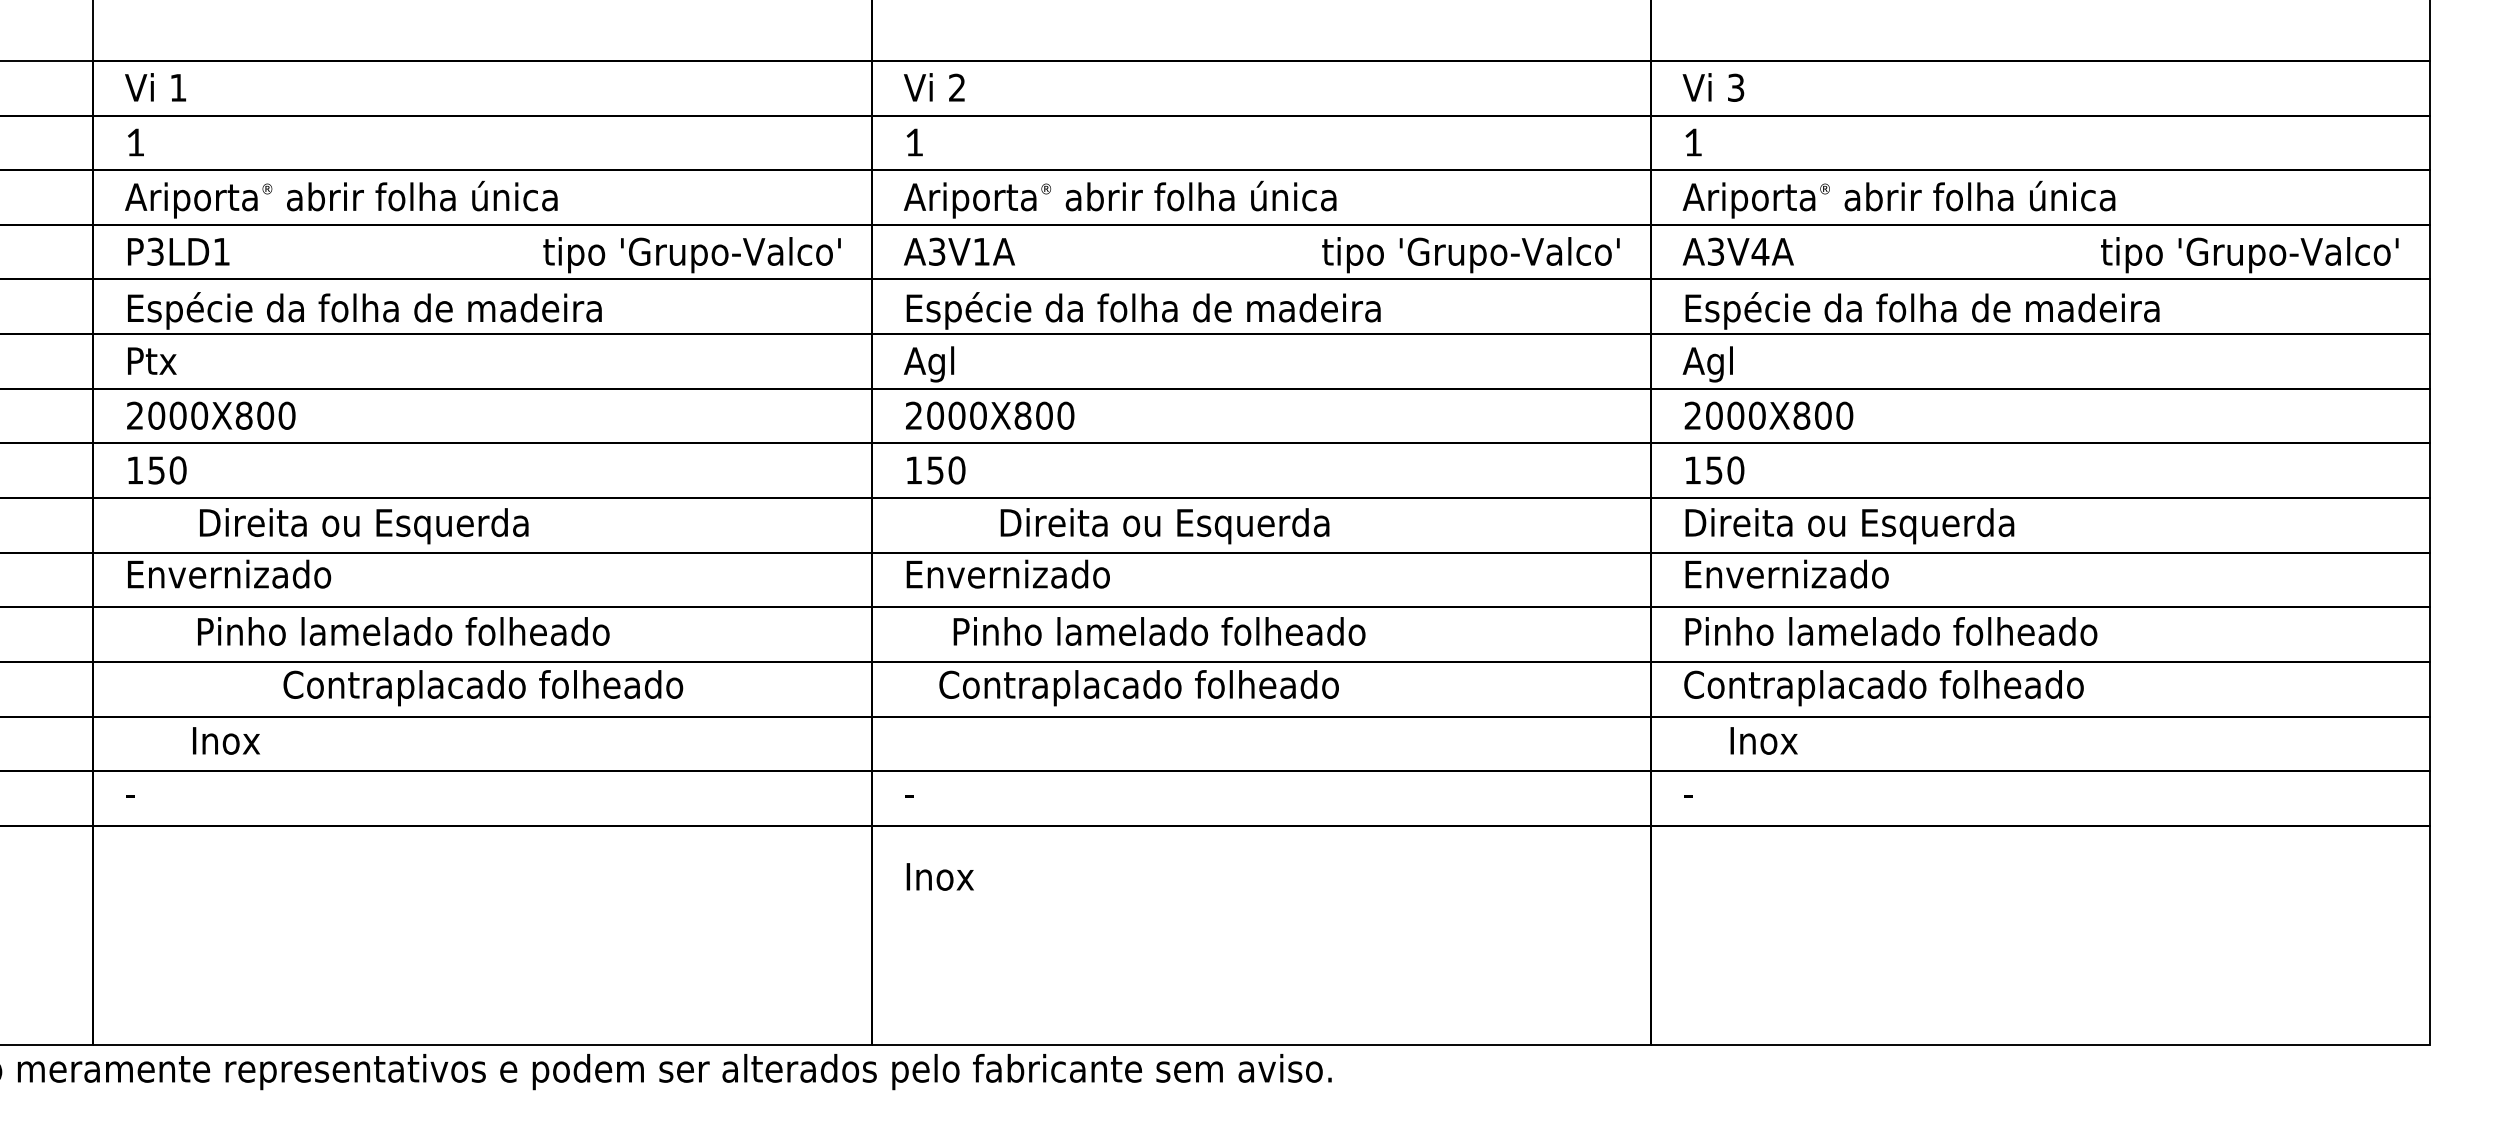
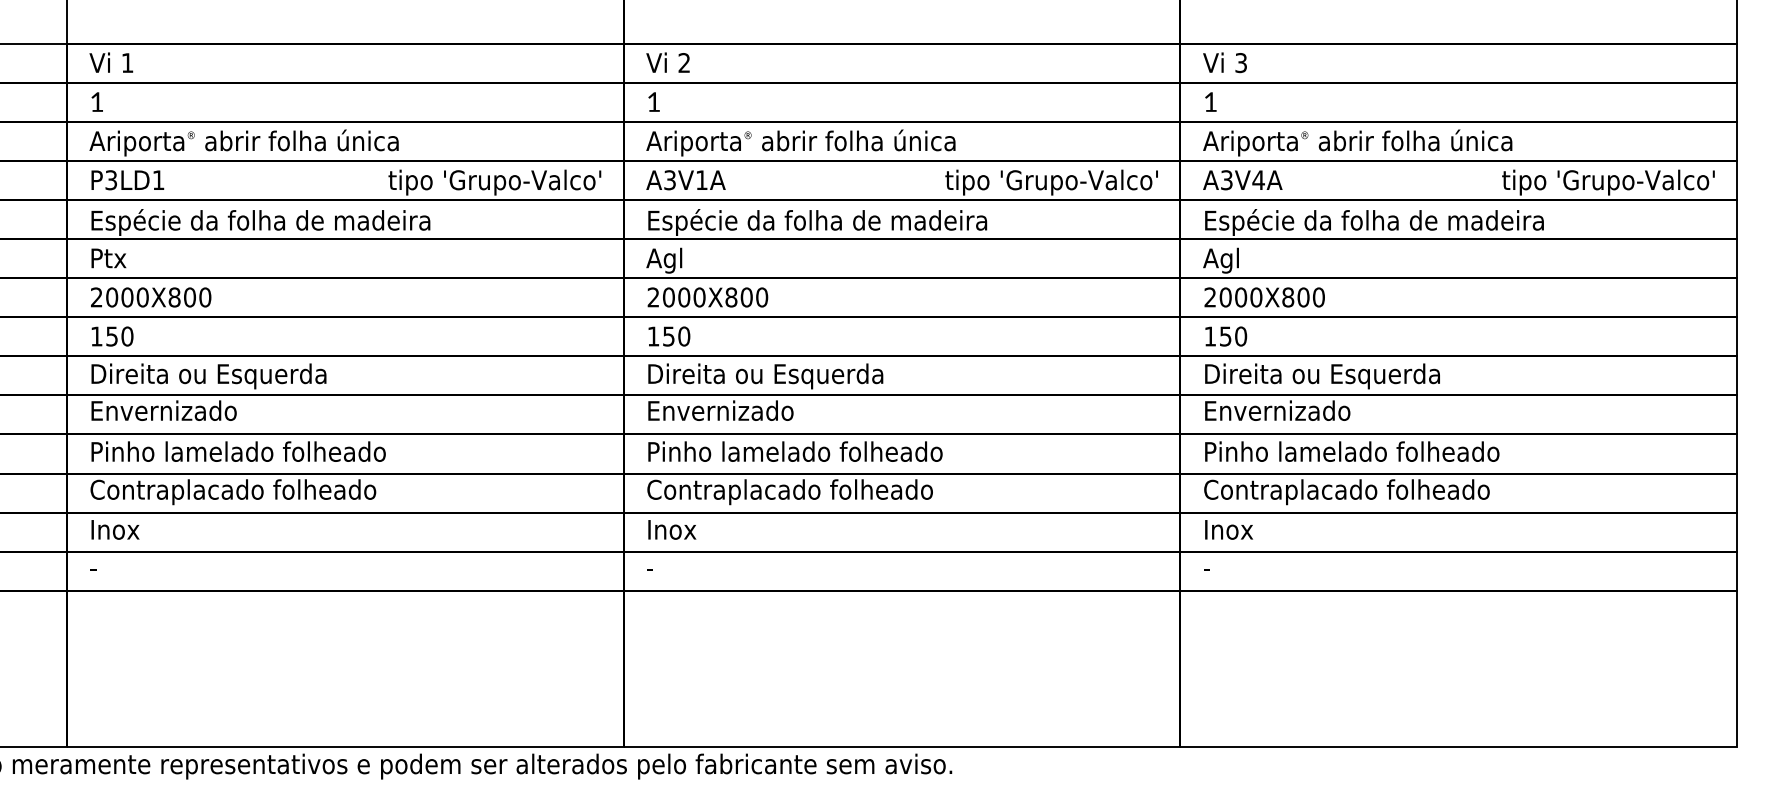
text: (364, 526) -> (209, 376), moved
text: (1164, 526) -> (765, 376), moved
text: (403, 631) -> (238, 451), moved
text: (1159, 631) -> (795, 451), moved
text: (483, 688) -> (233, 492), moved
text: (1138, 688) -> (789, 492), moved
text: (226, 740) -> (115, 529), moved
text: (1763, 740) -> (1228, 529), moved
text: (939, 876) -> (671, 529), moved

